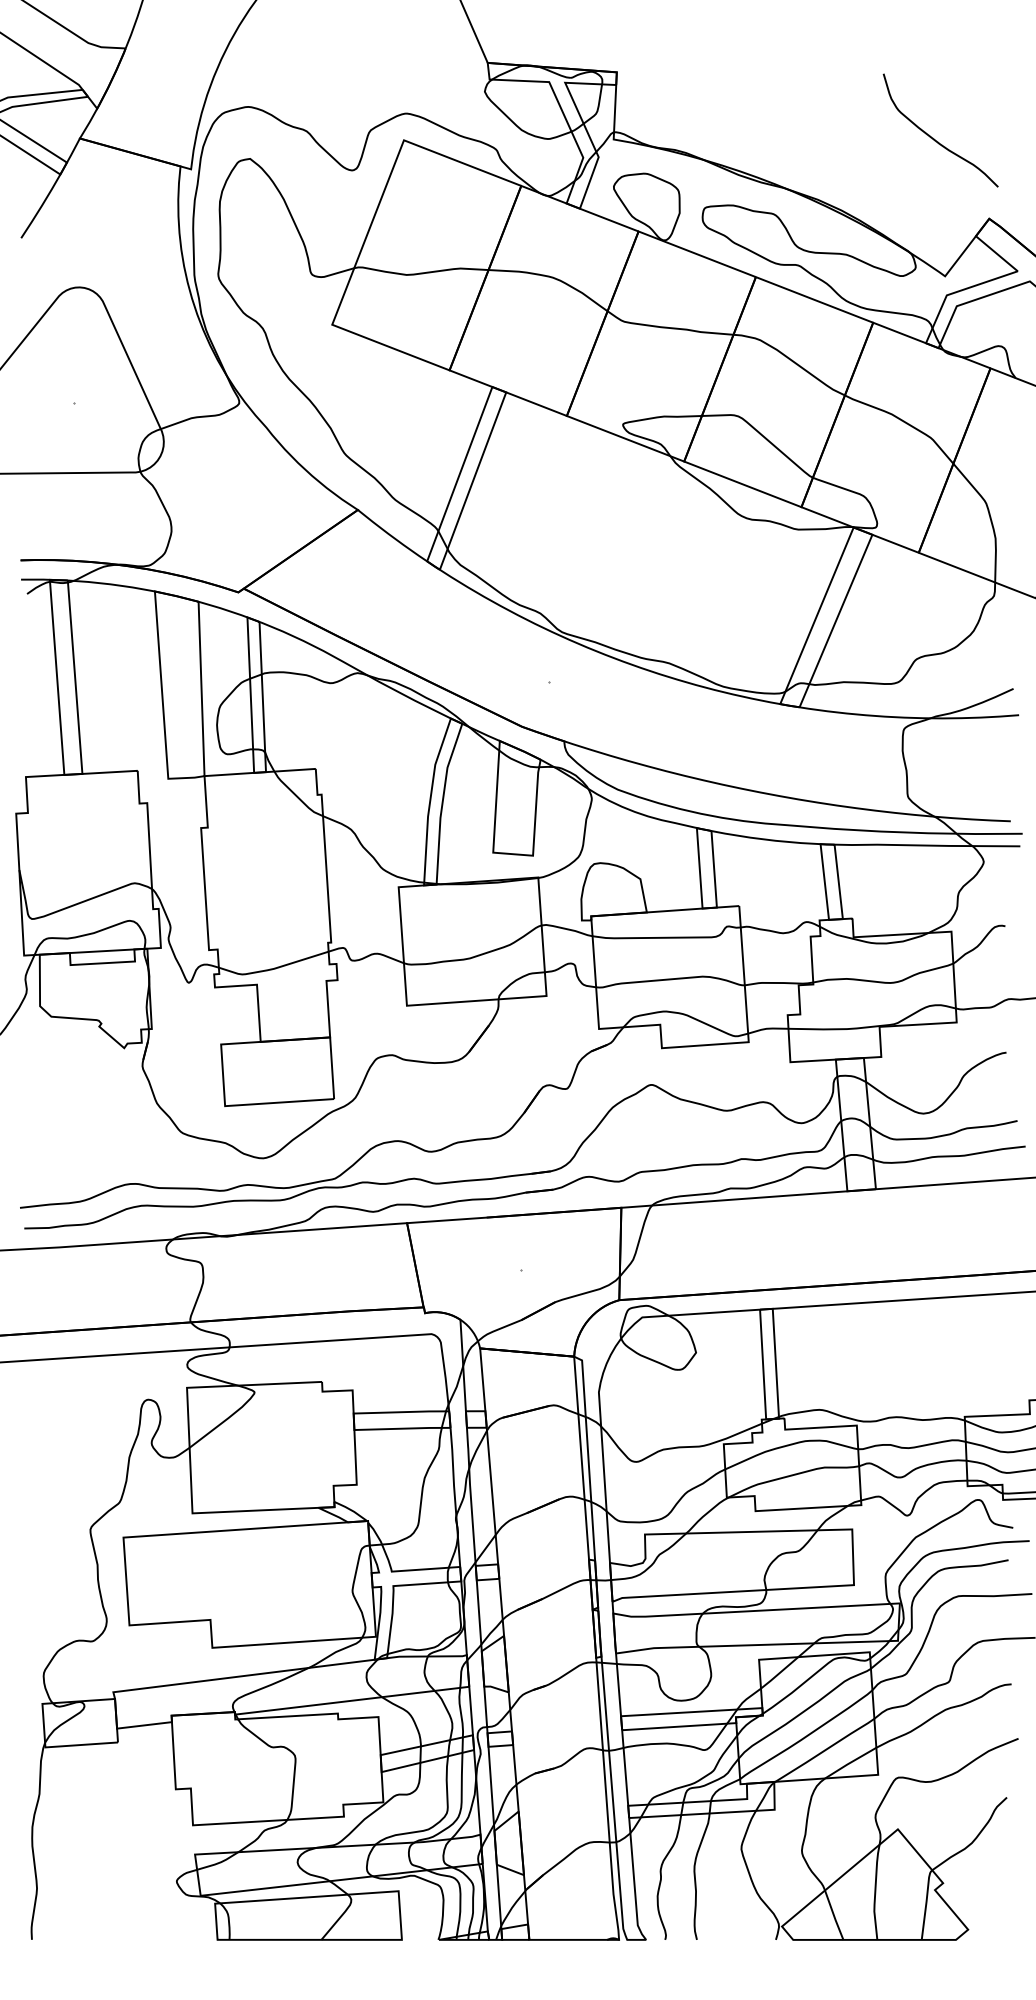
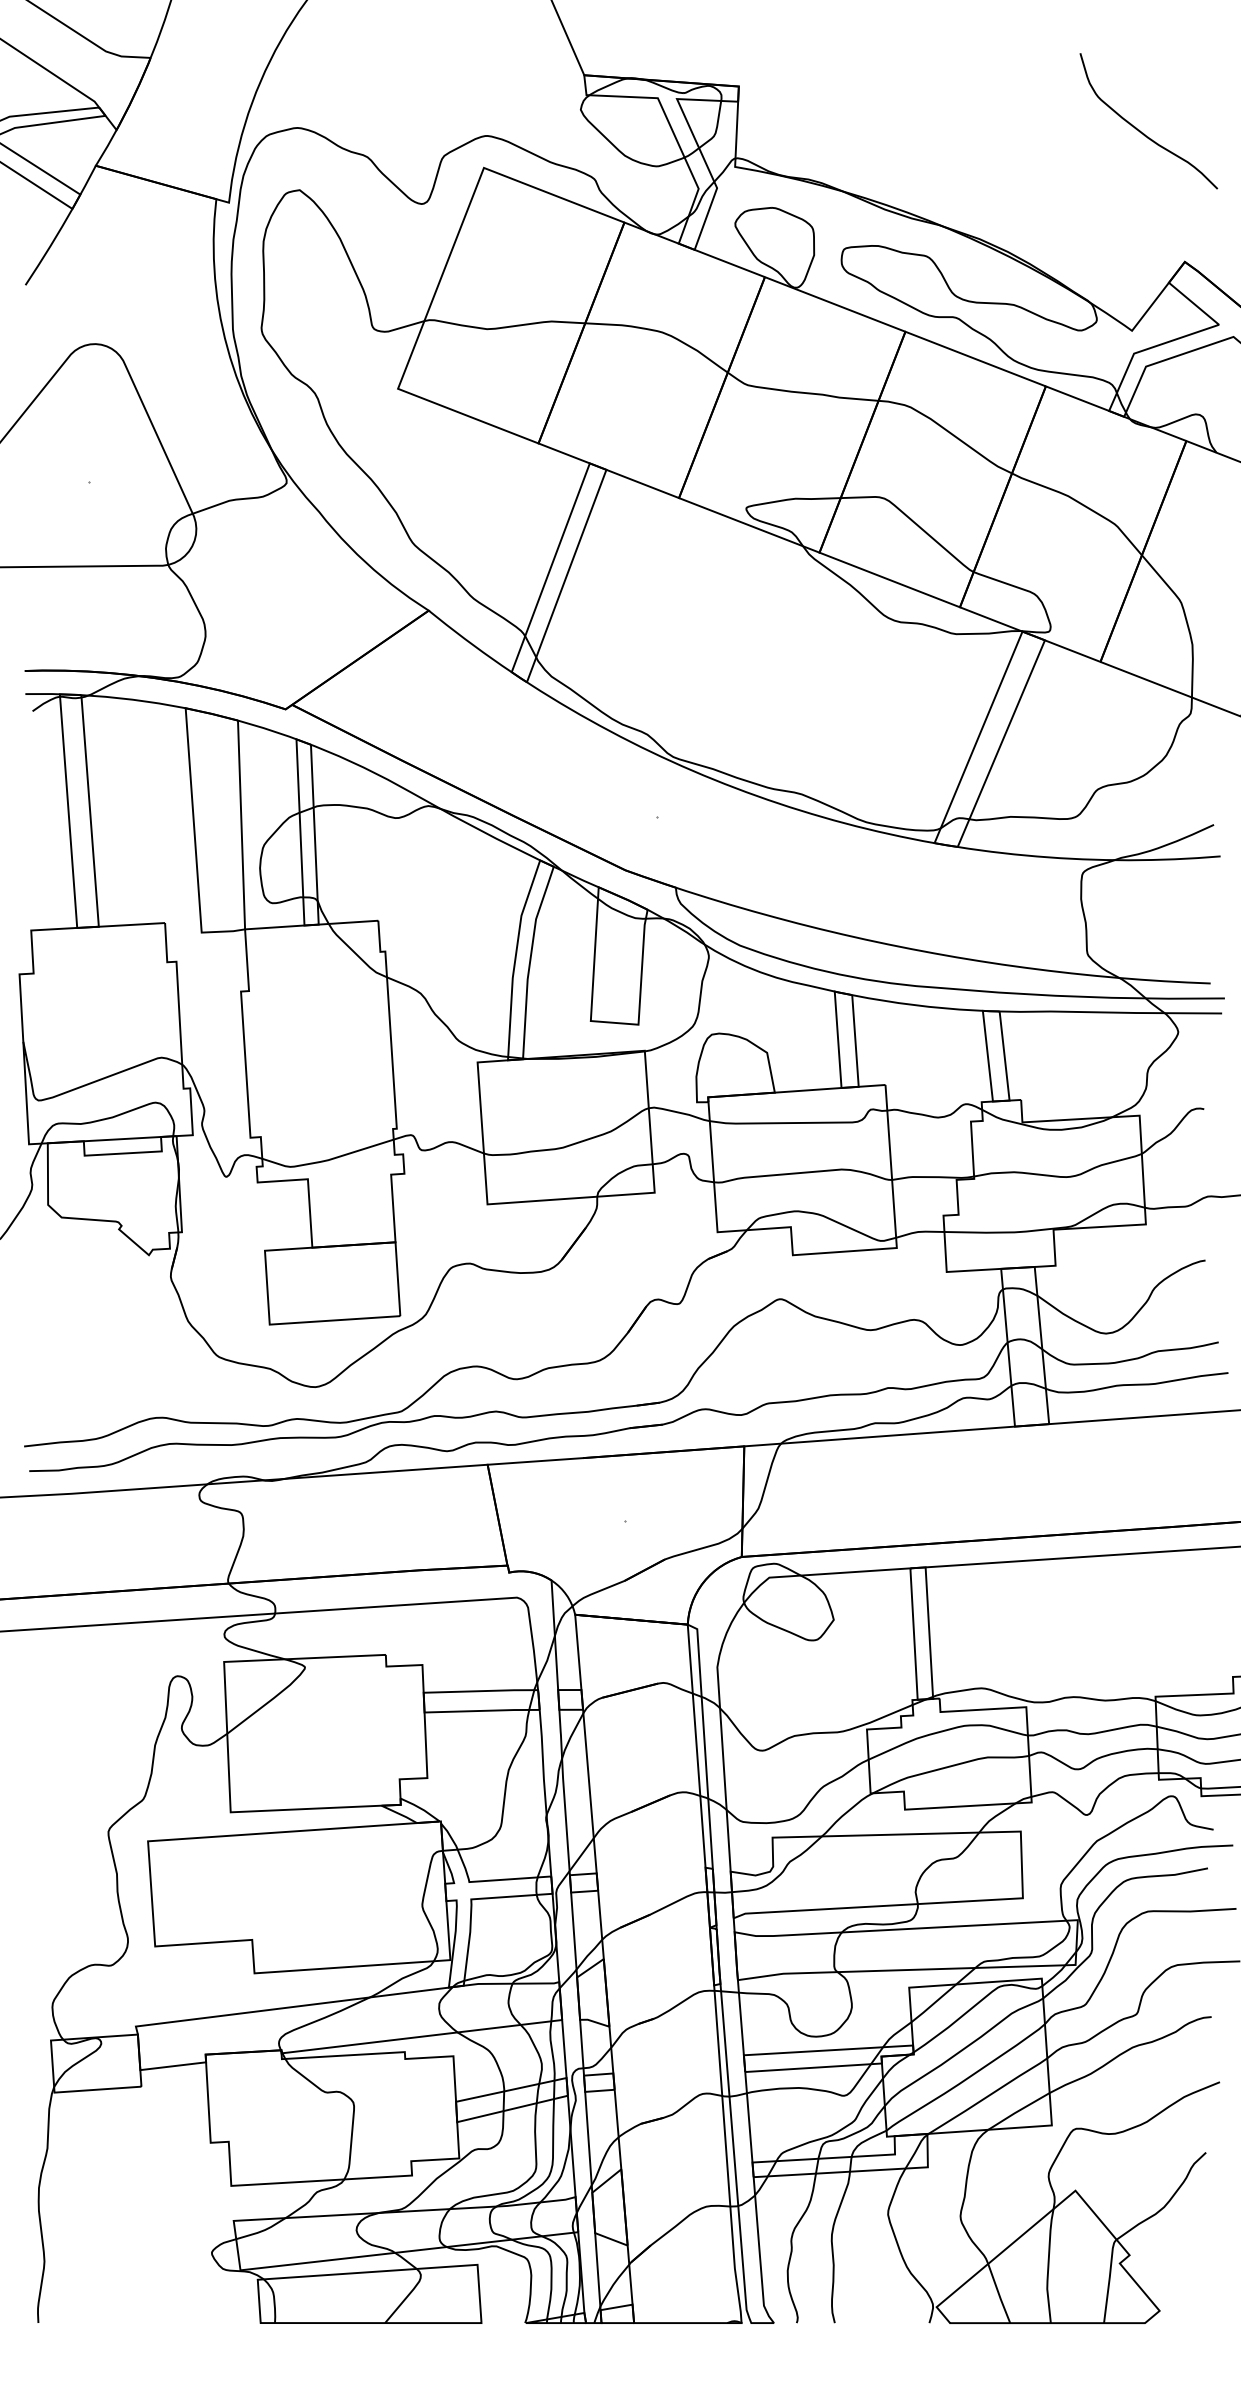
curve: (932, 137) -> (1139, 129), moved

